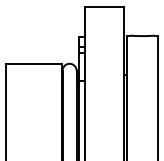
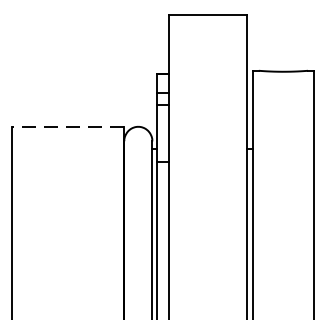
line: (33, 63) -> (66, 126), solid -> dashed

